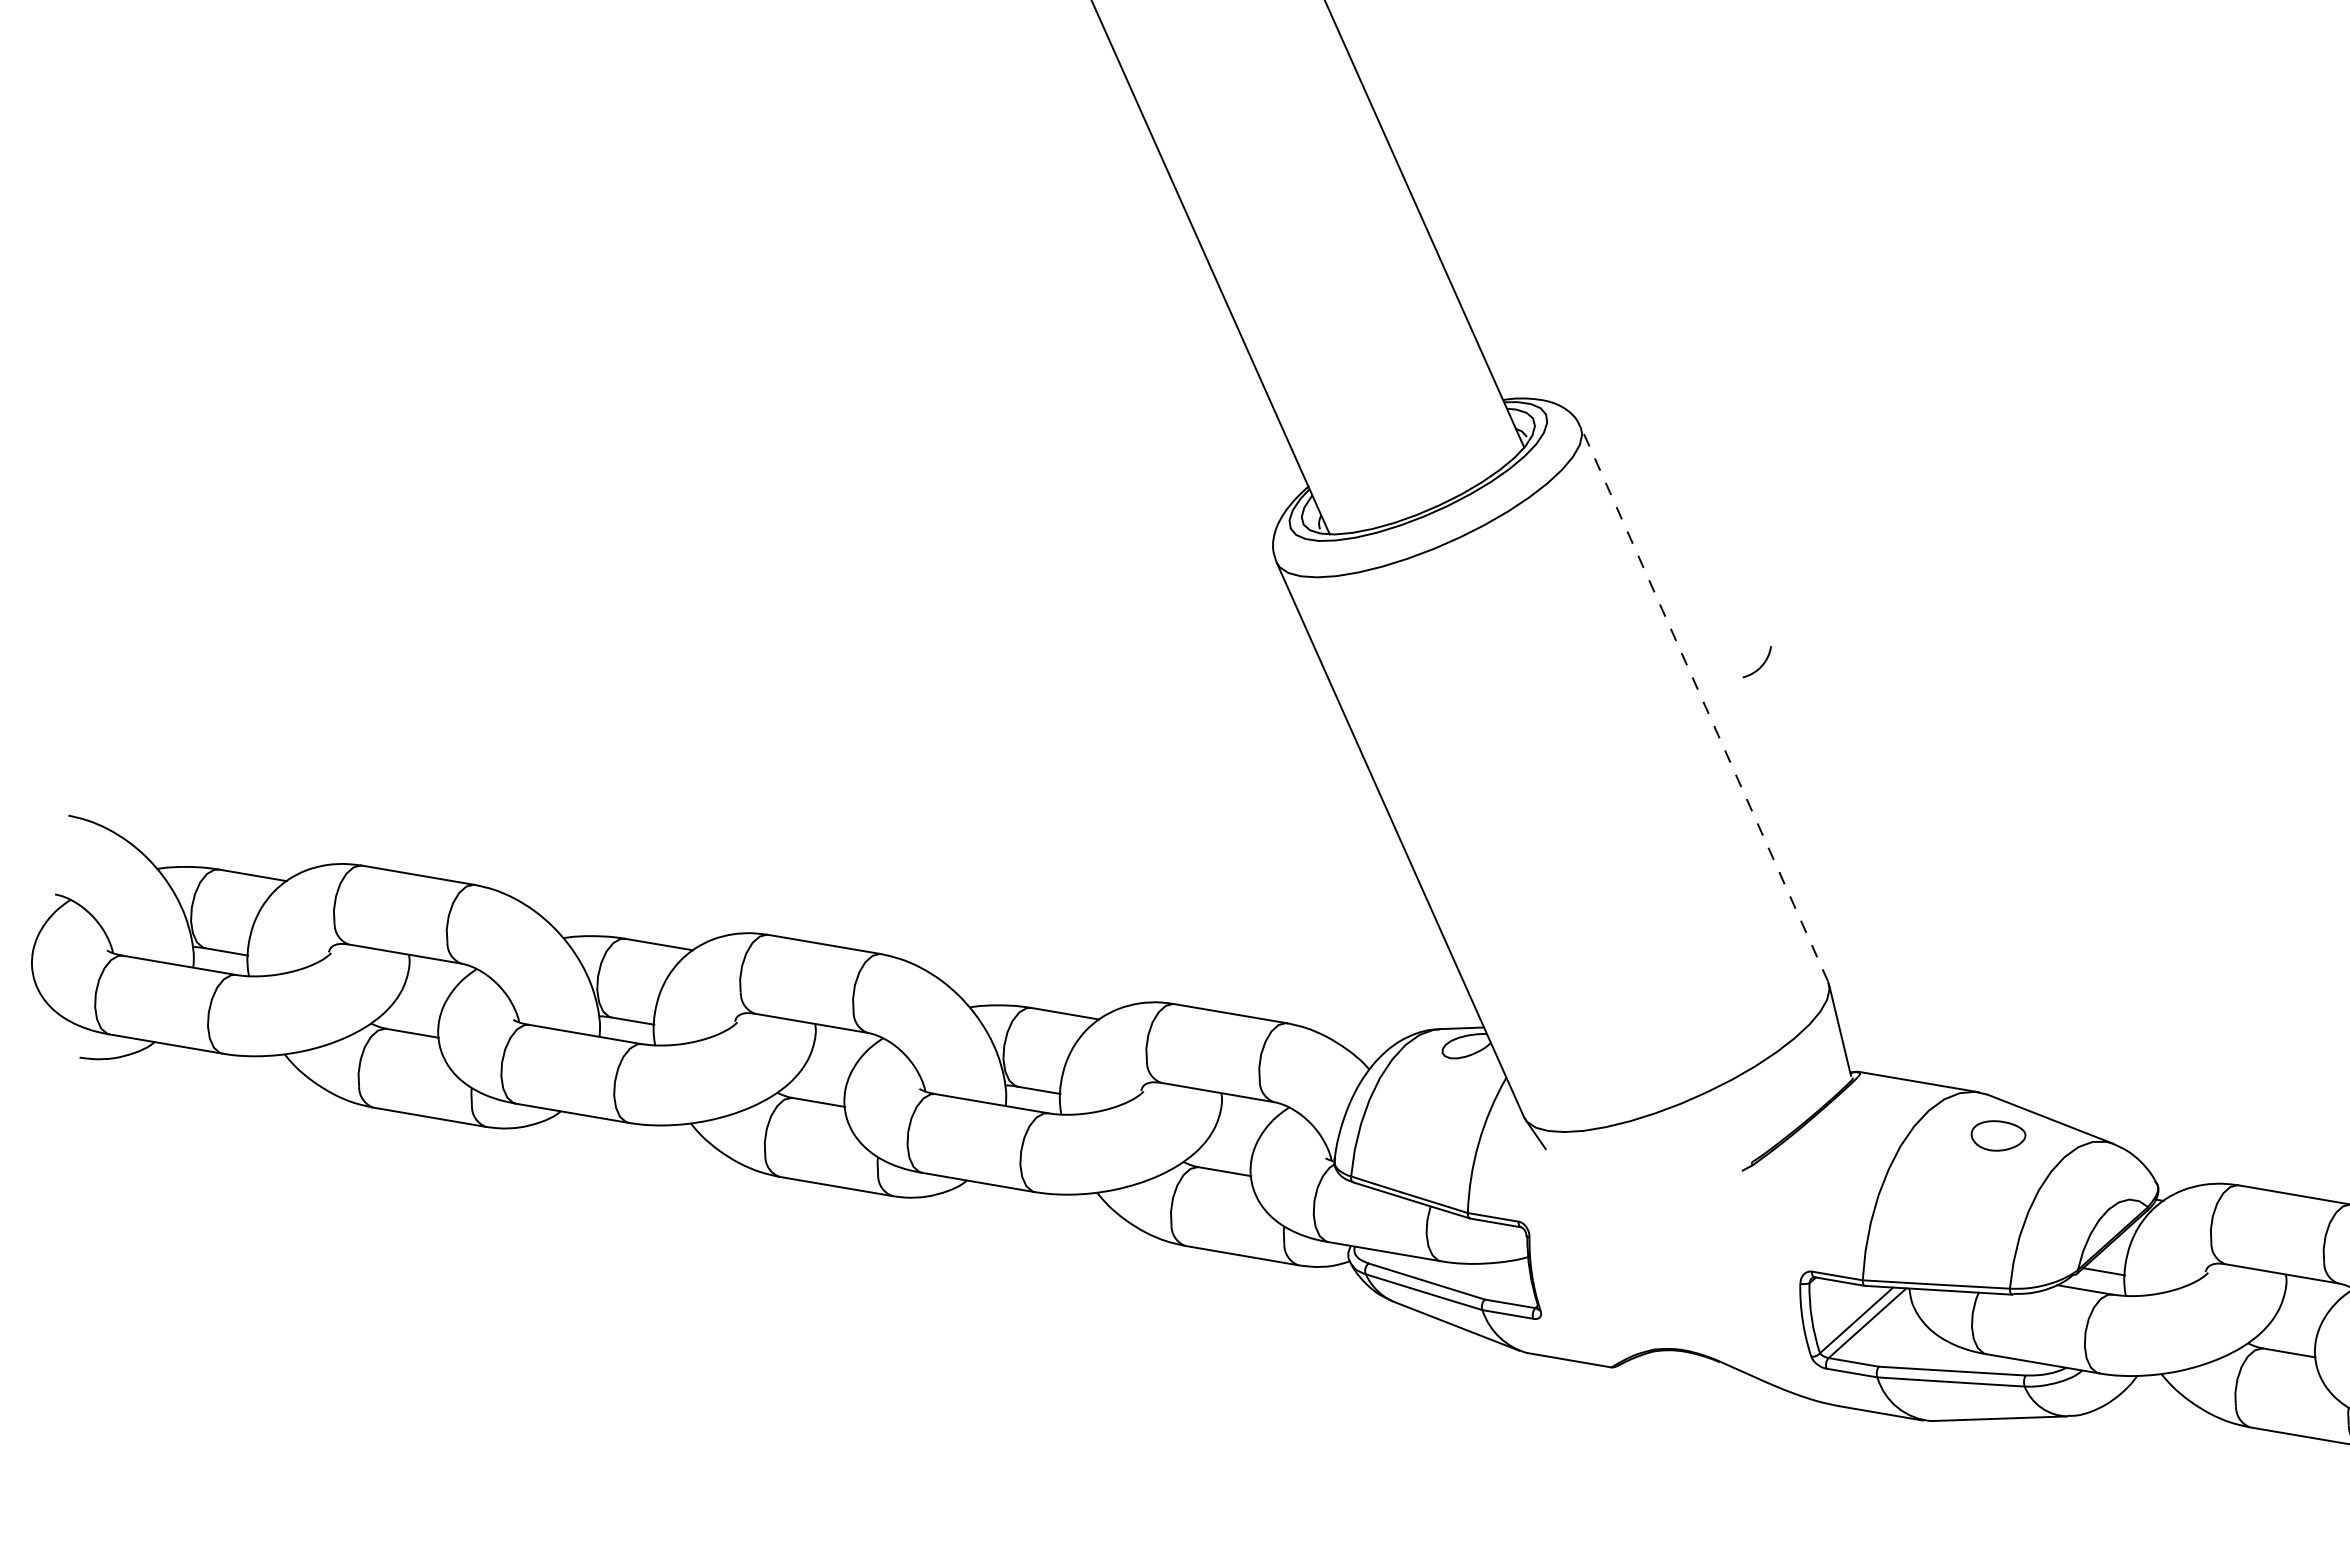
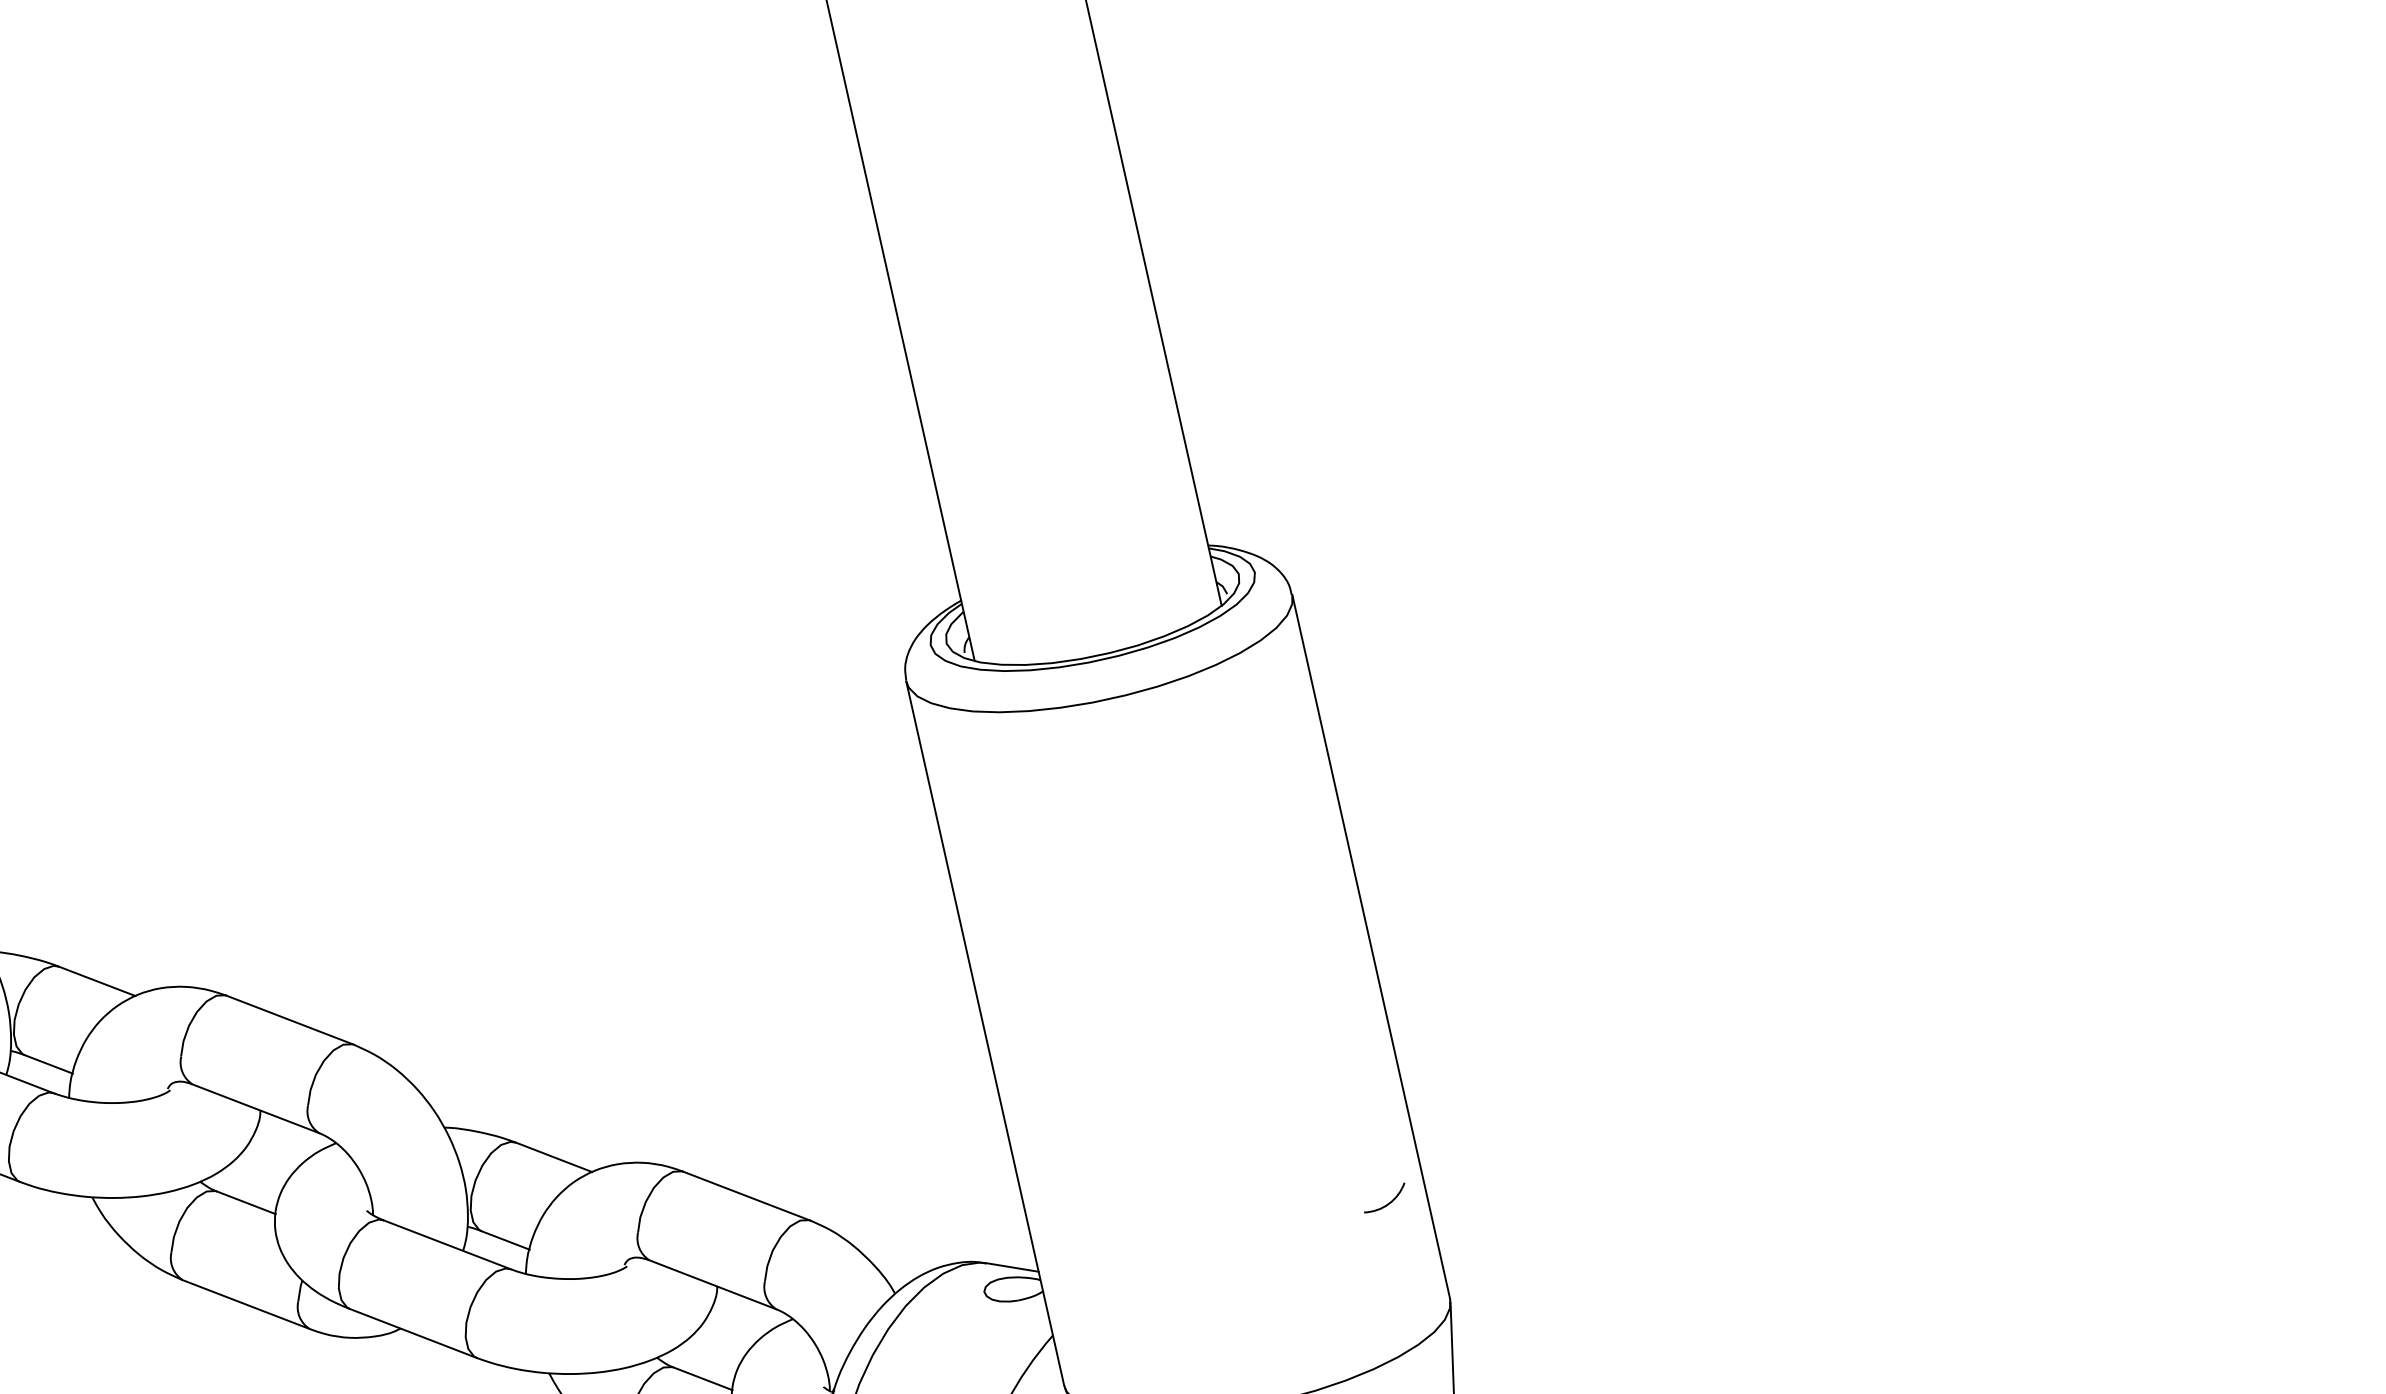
arc: (1761, 664) -> (1389, 1201), moved
line: (1704, 704) -> (1371, 947), dashed -> solid

